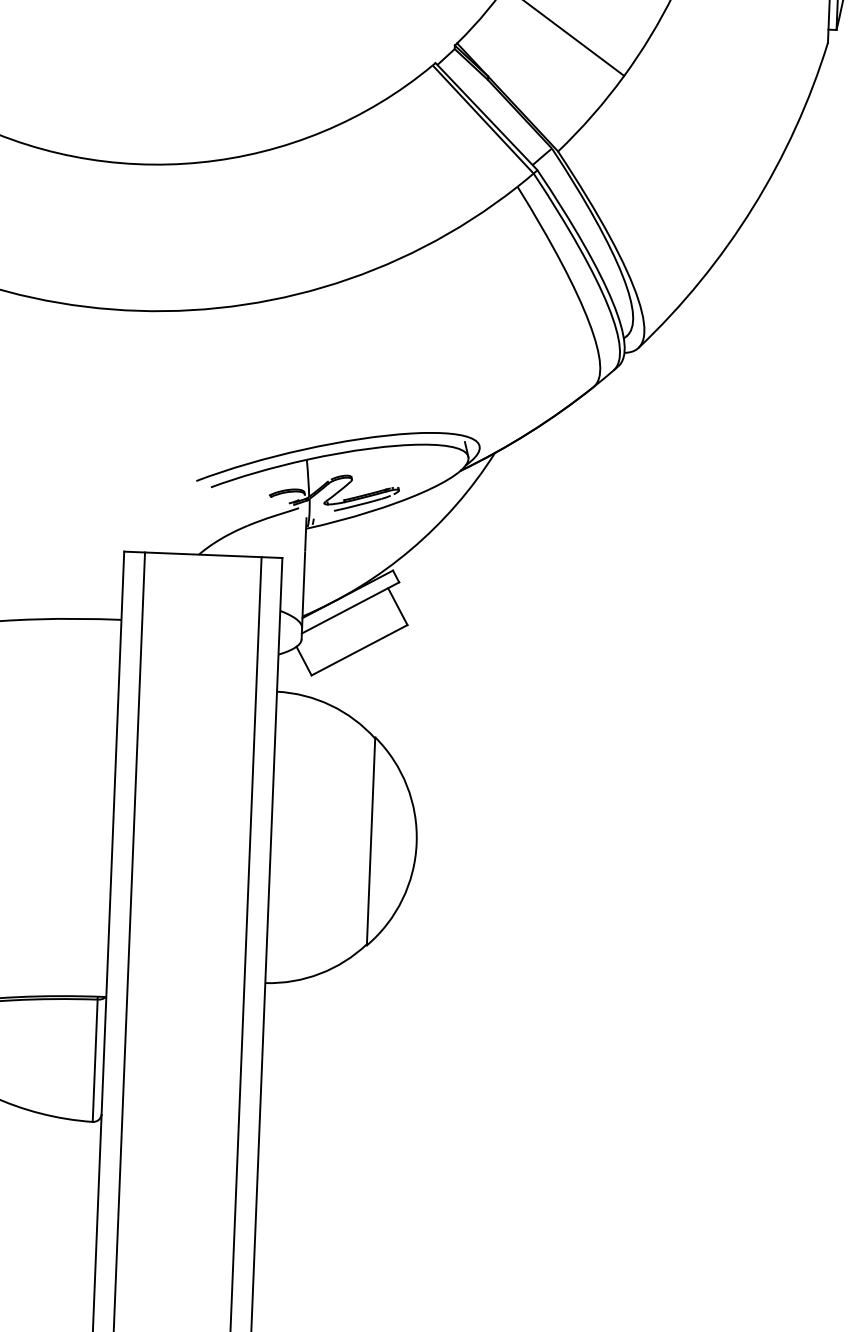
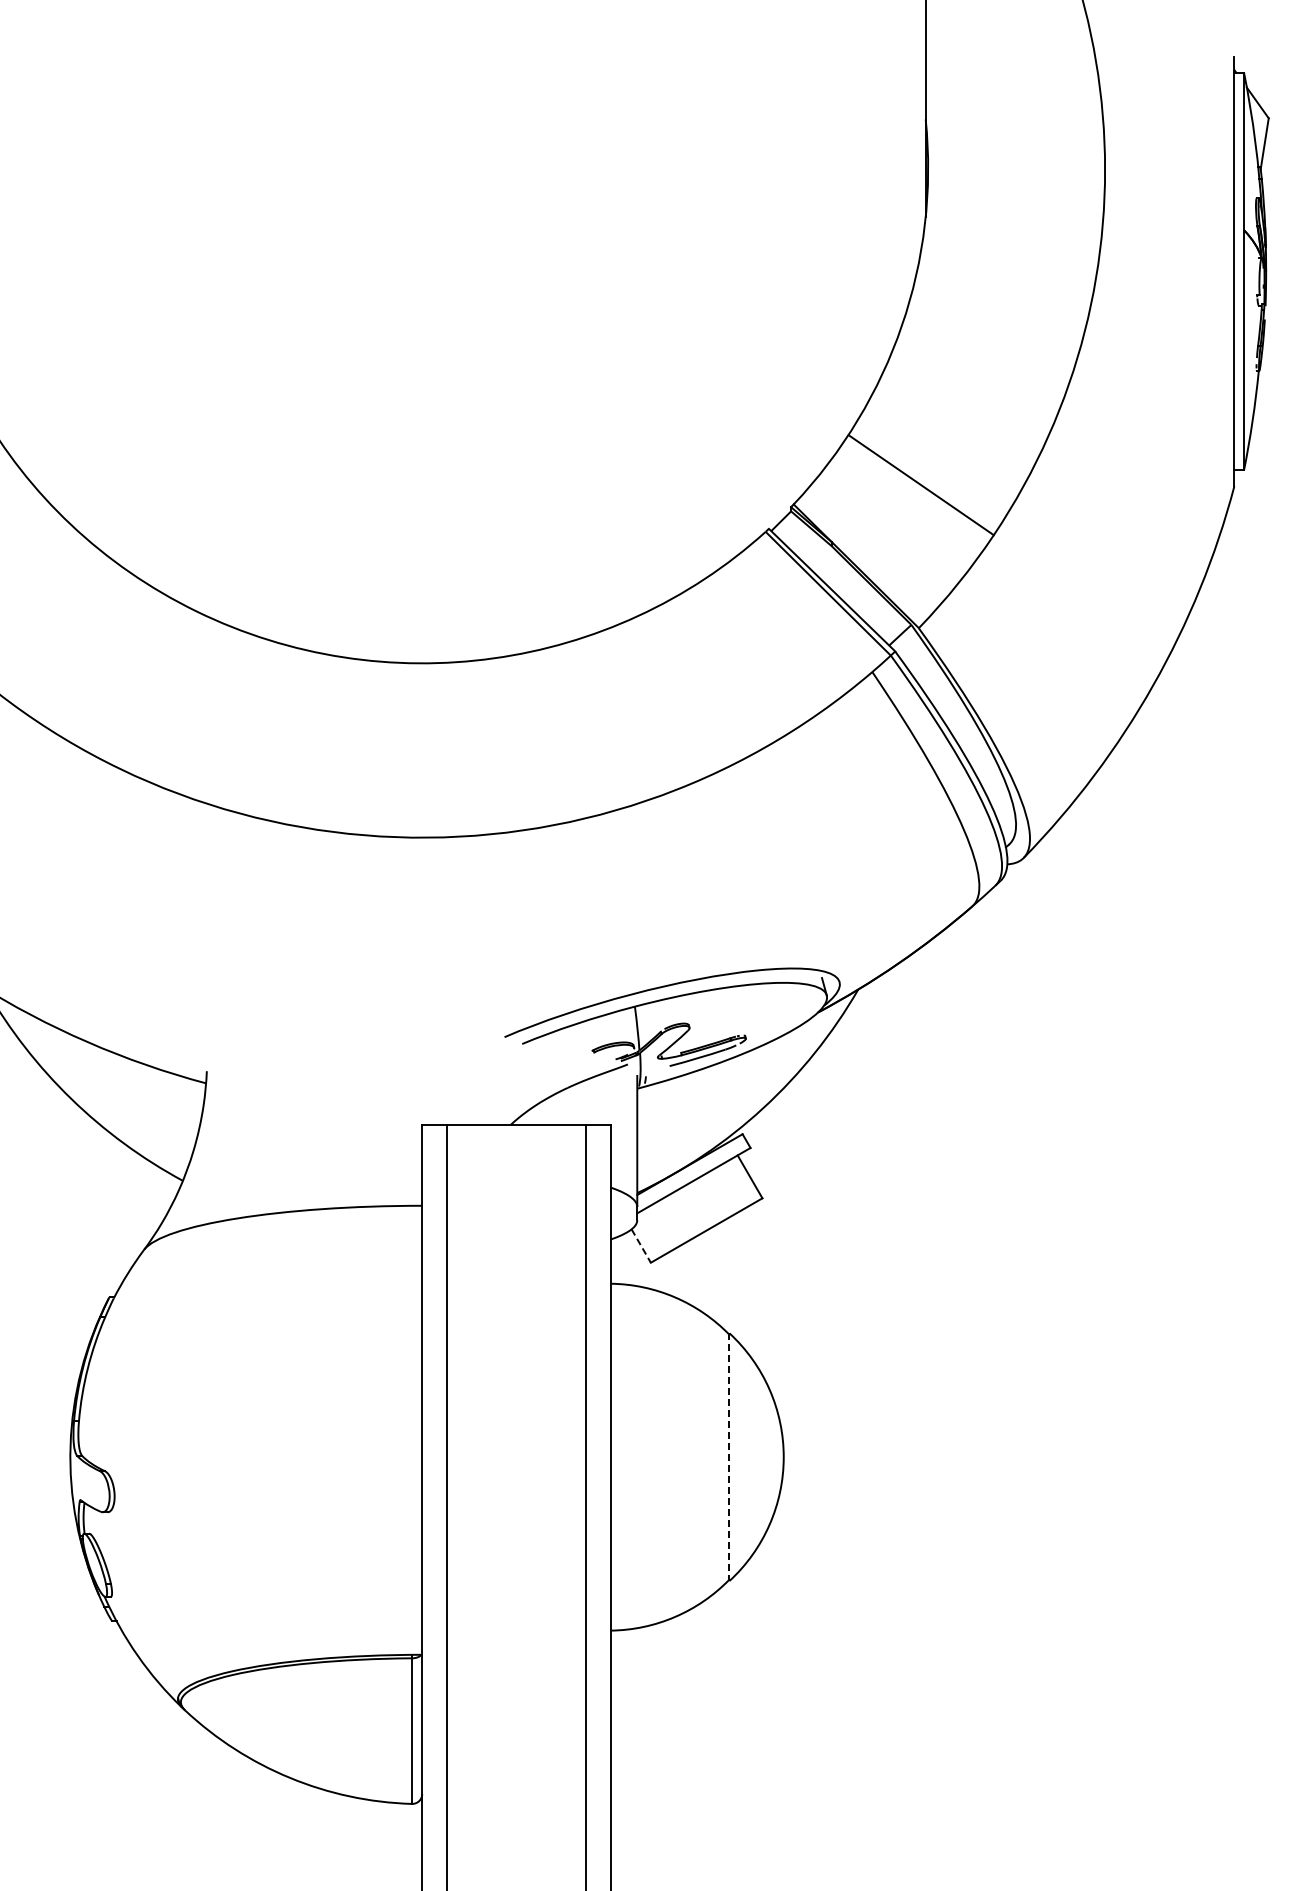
line: (304, 661) -> (641, 1246), solid -> dashed
line: (371, 841) -> (729, 1457), solid -> dashed

